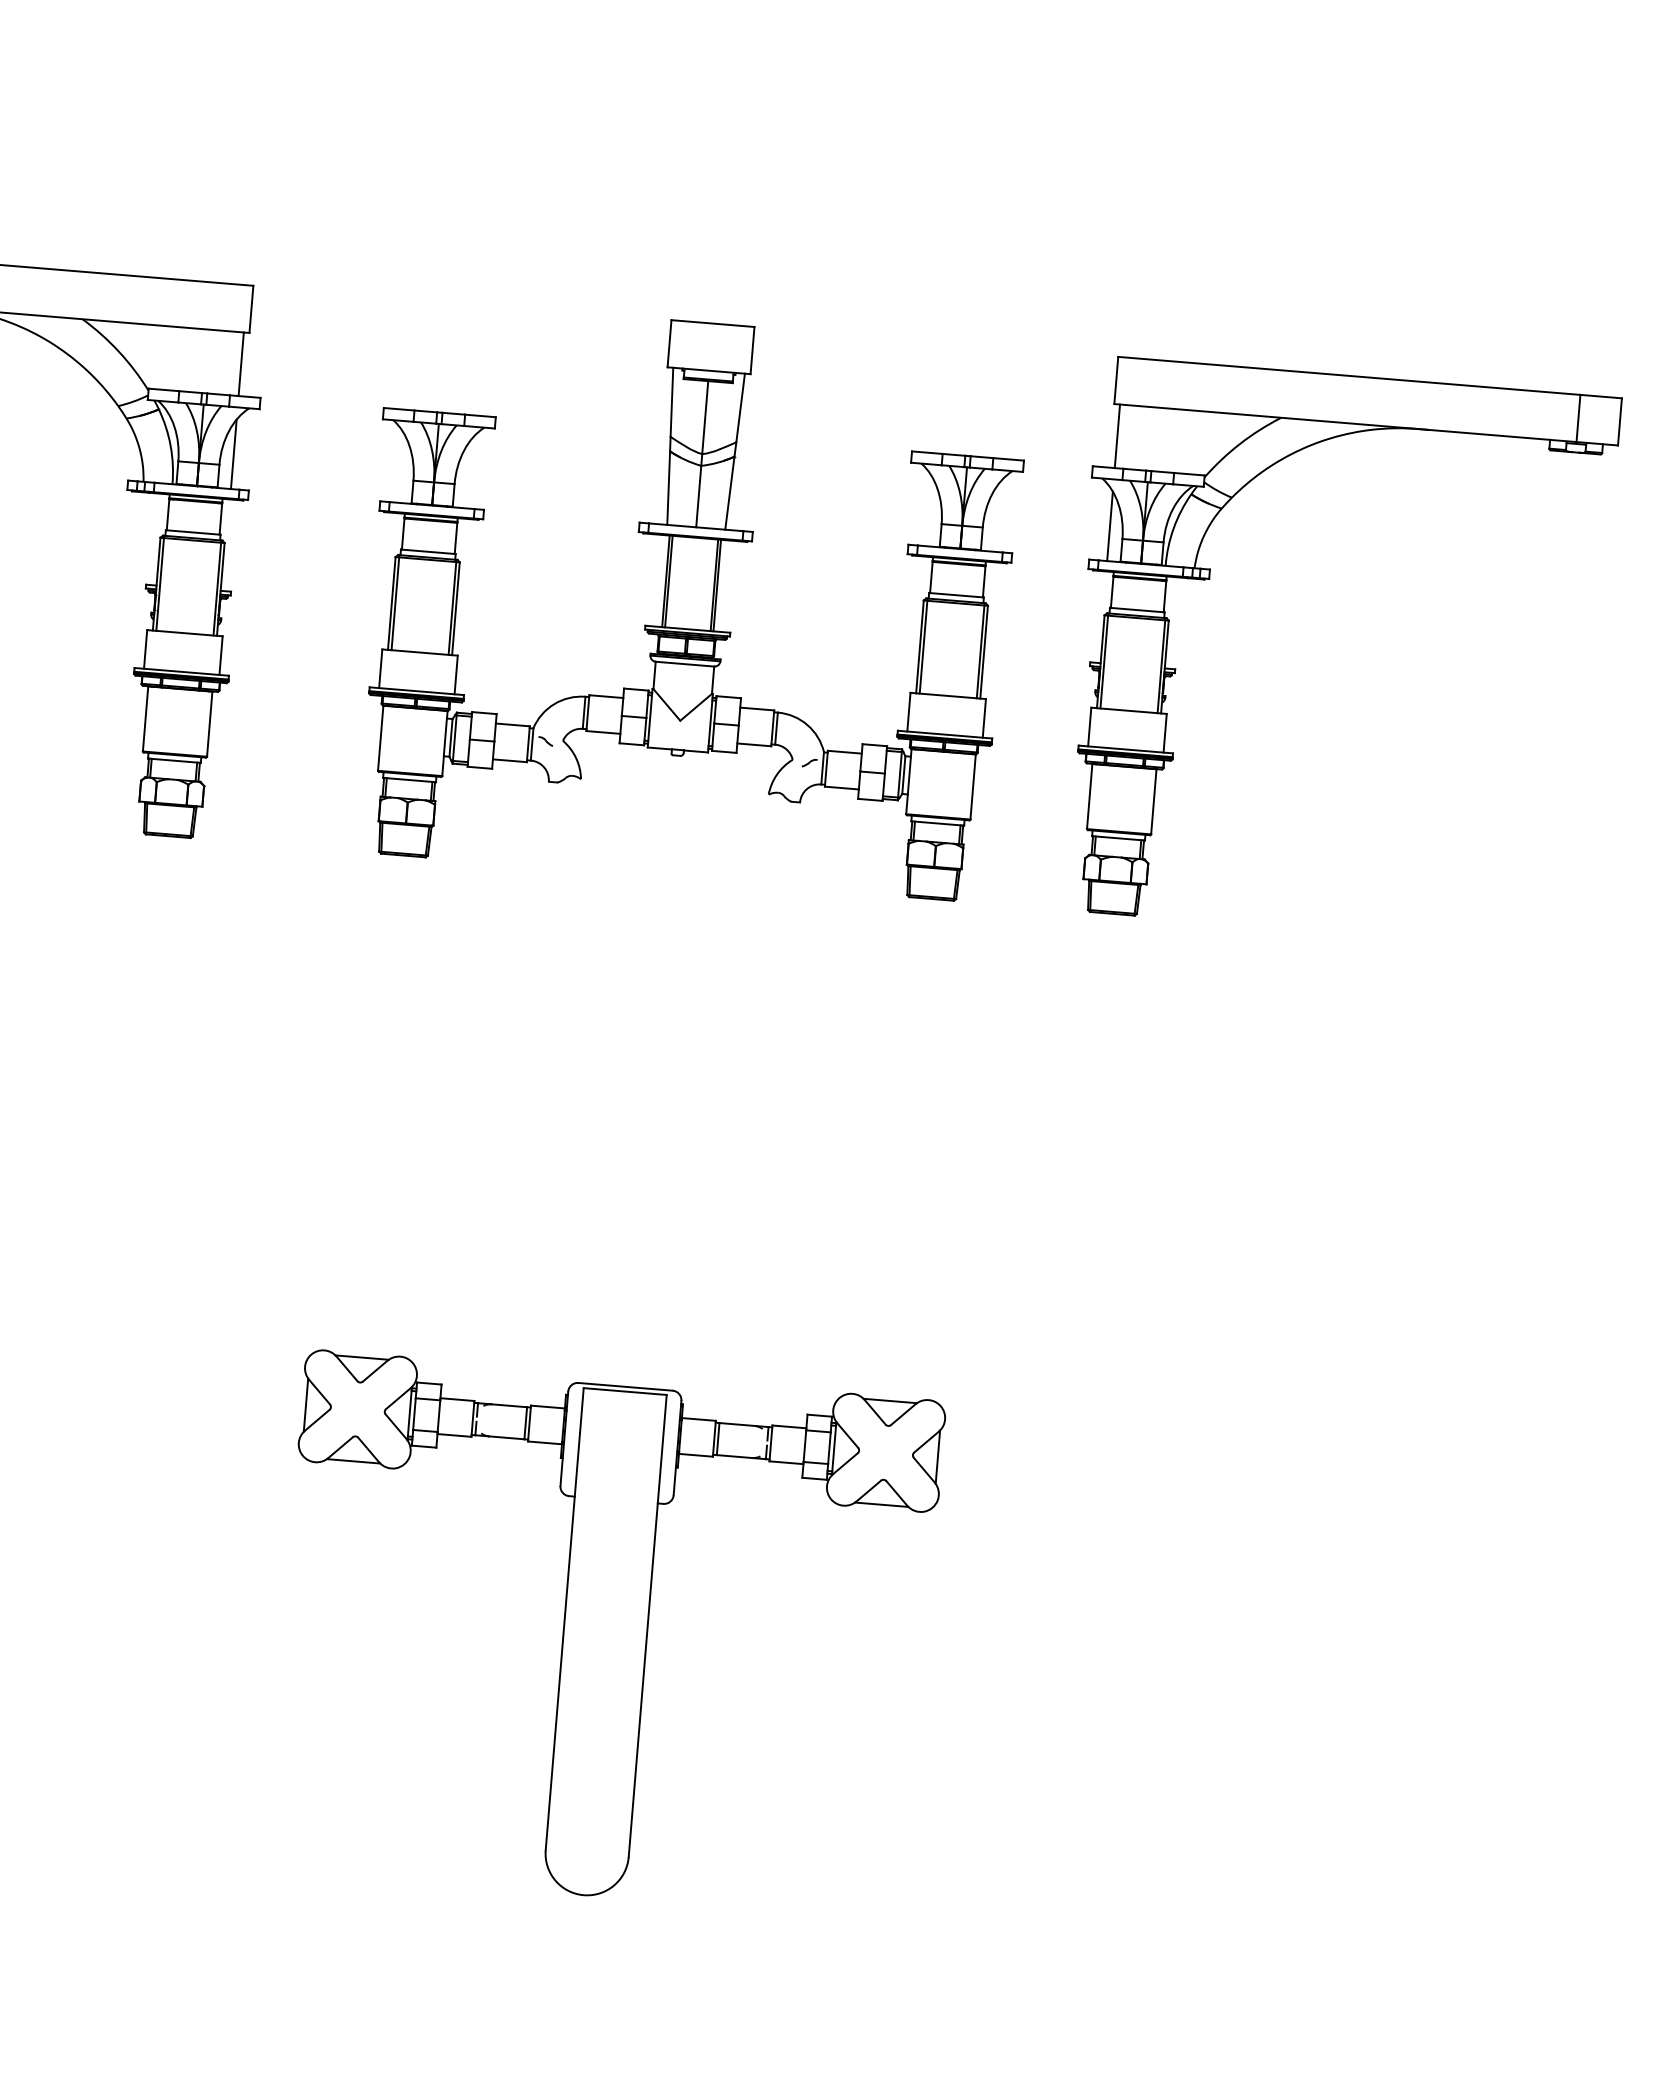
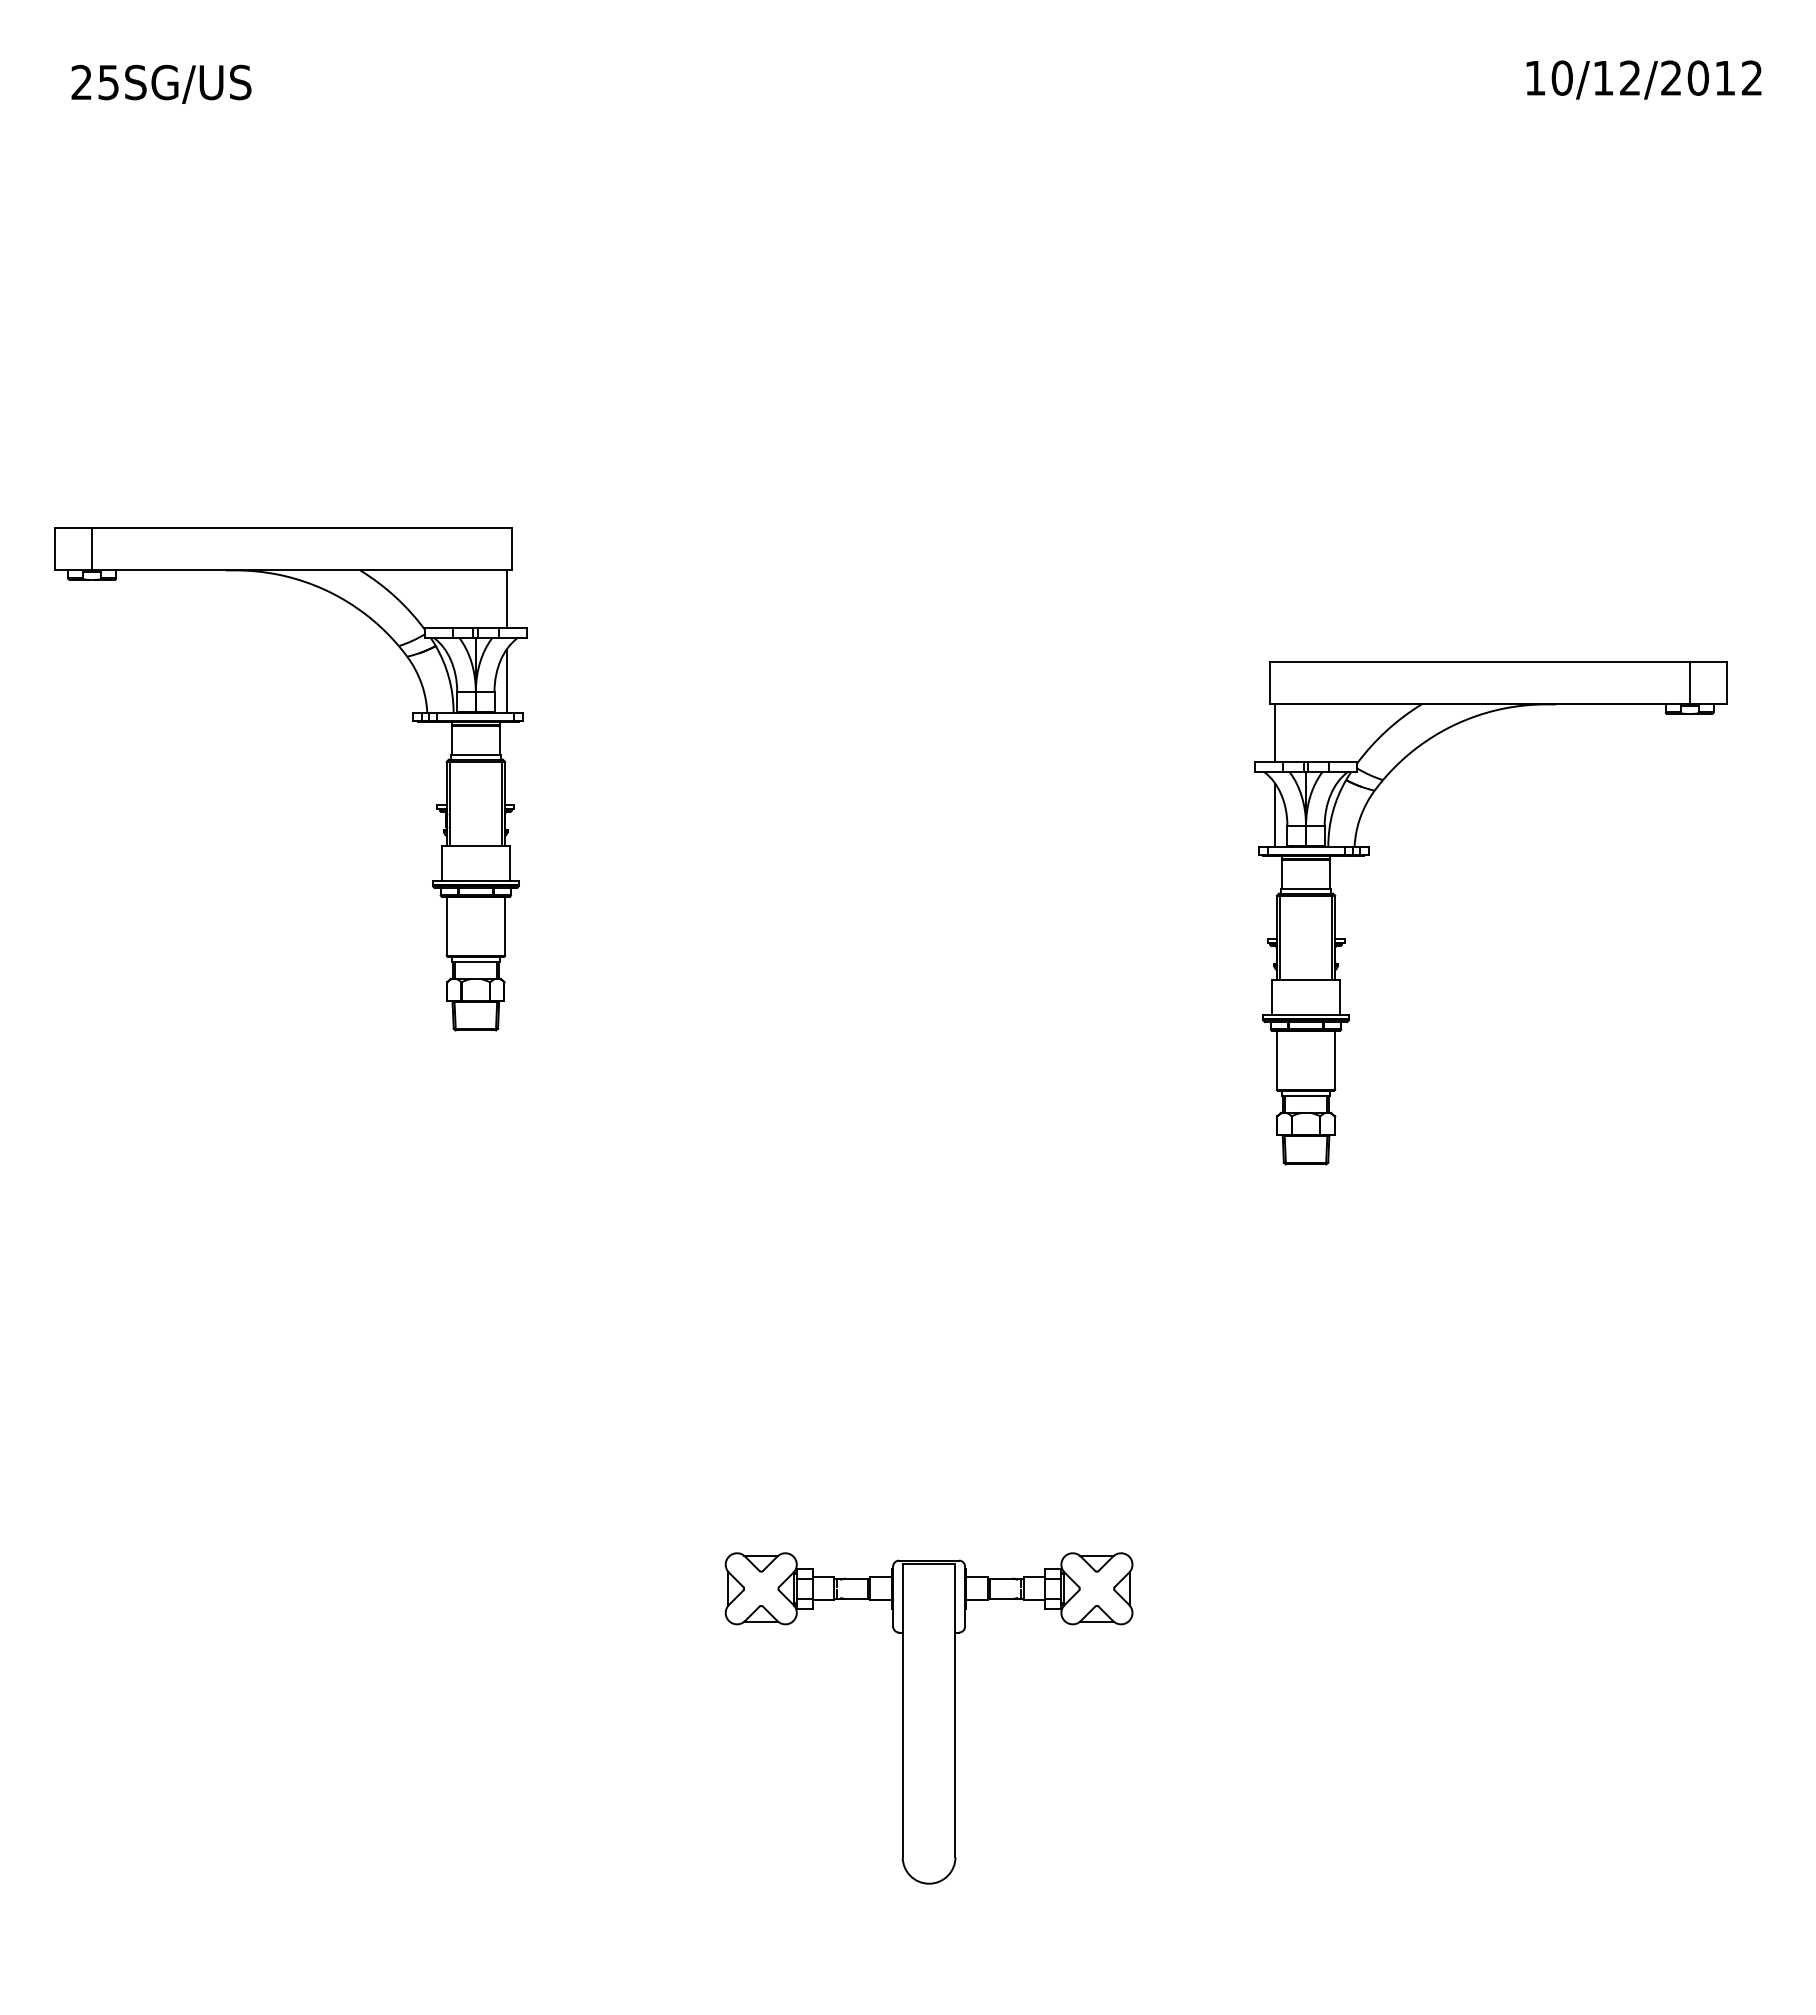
part: (1210, 579) -> (1369, 855), moved
part: (690, 601) -> (929, 779), removed
part: (604, 1635) -> (928, 1718), size x0.7

